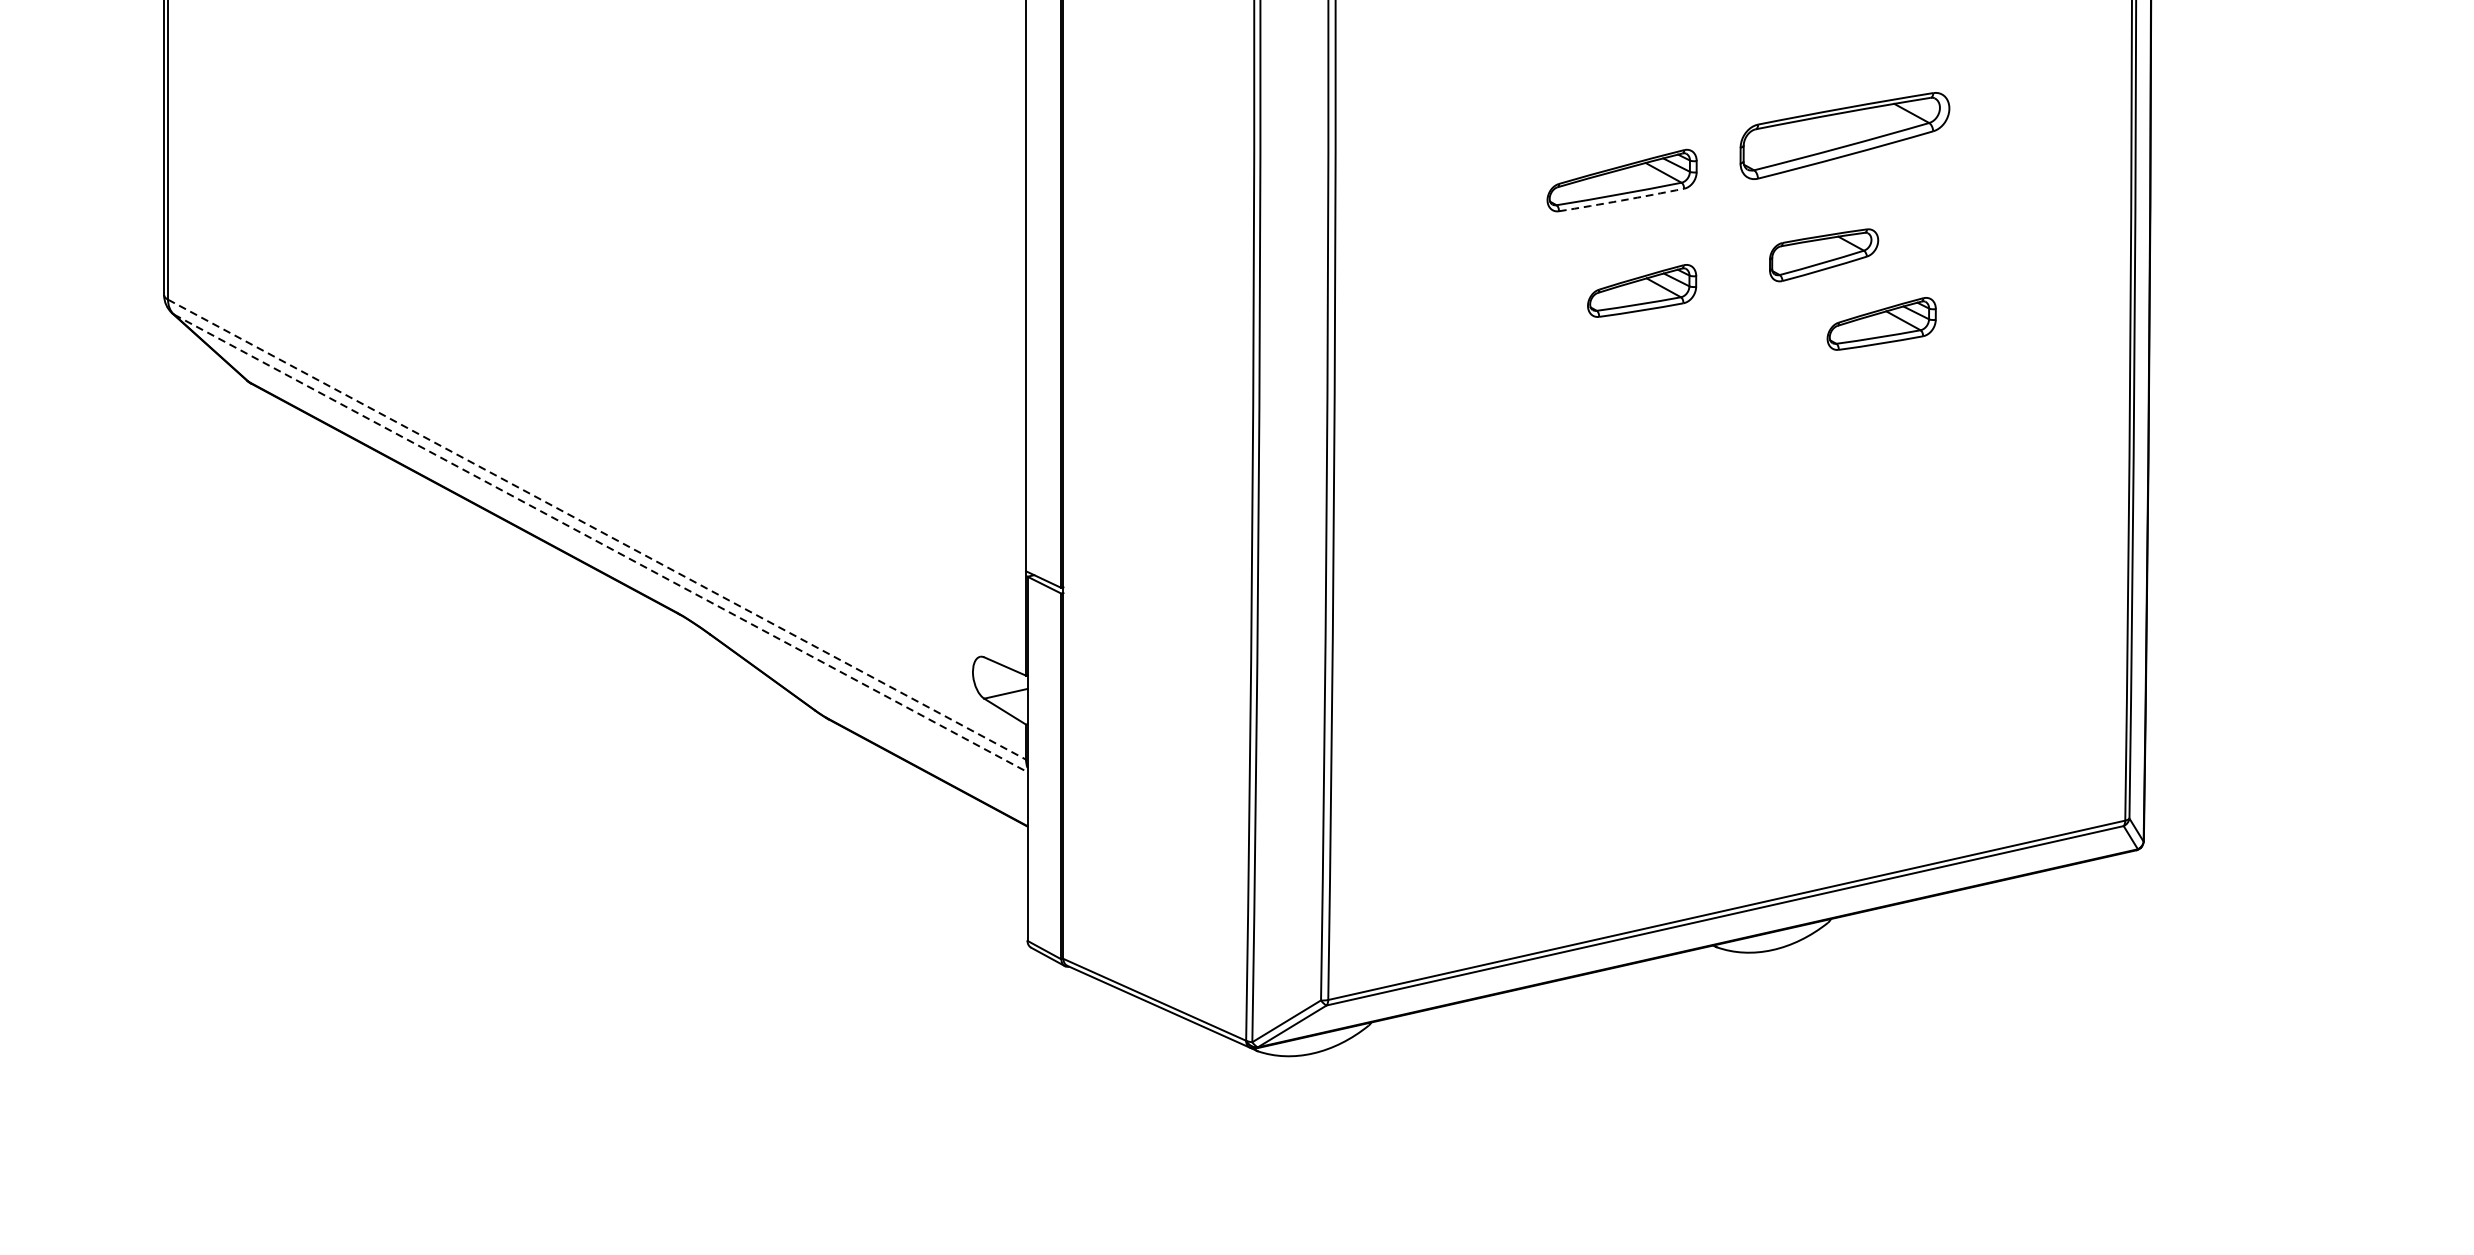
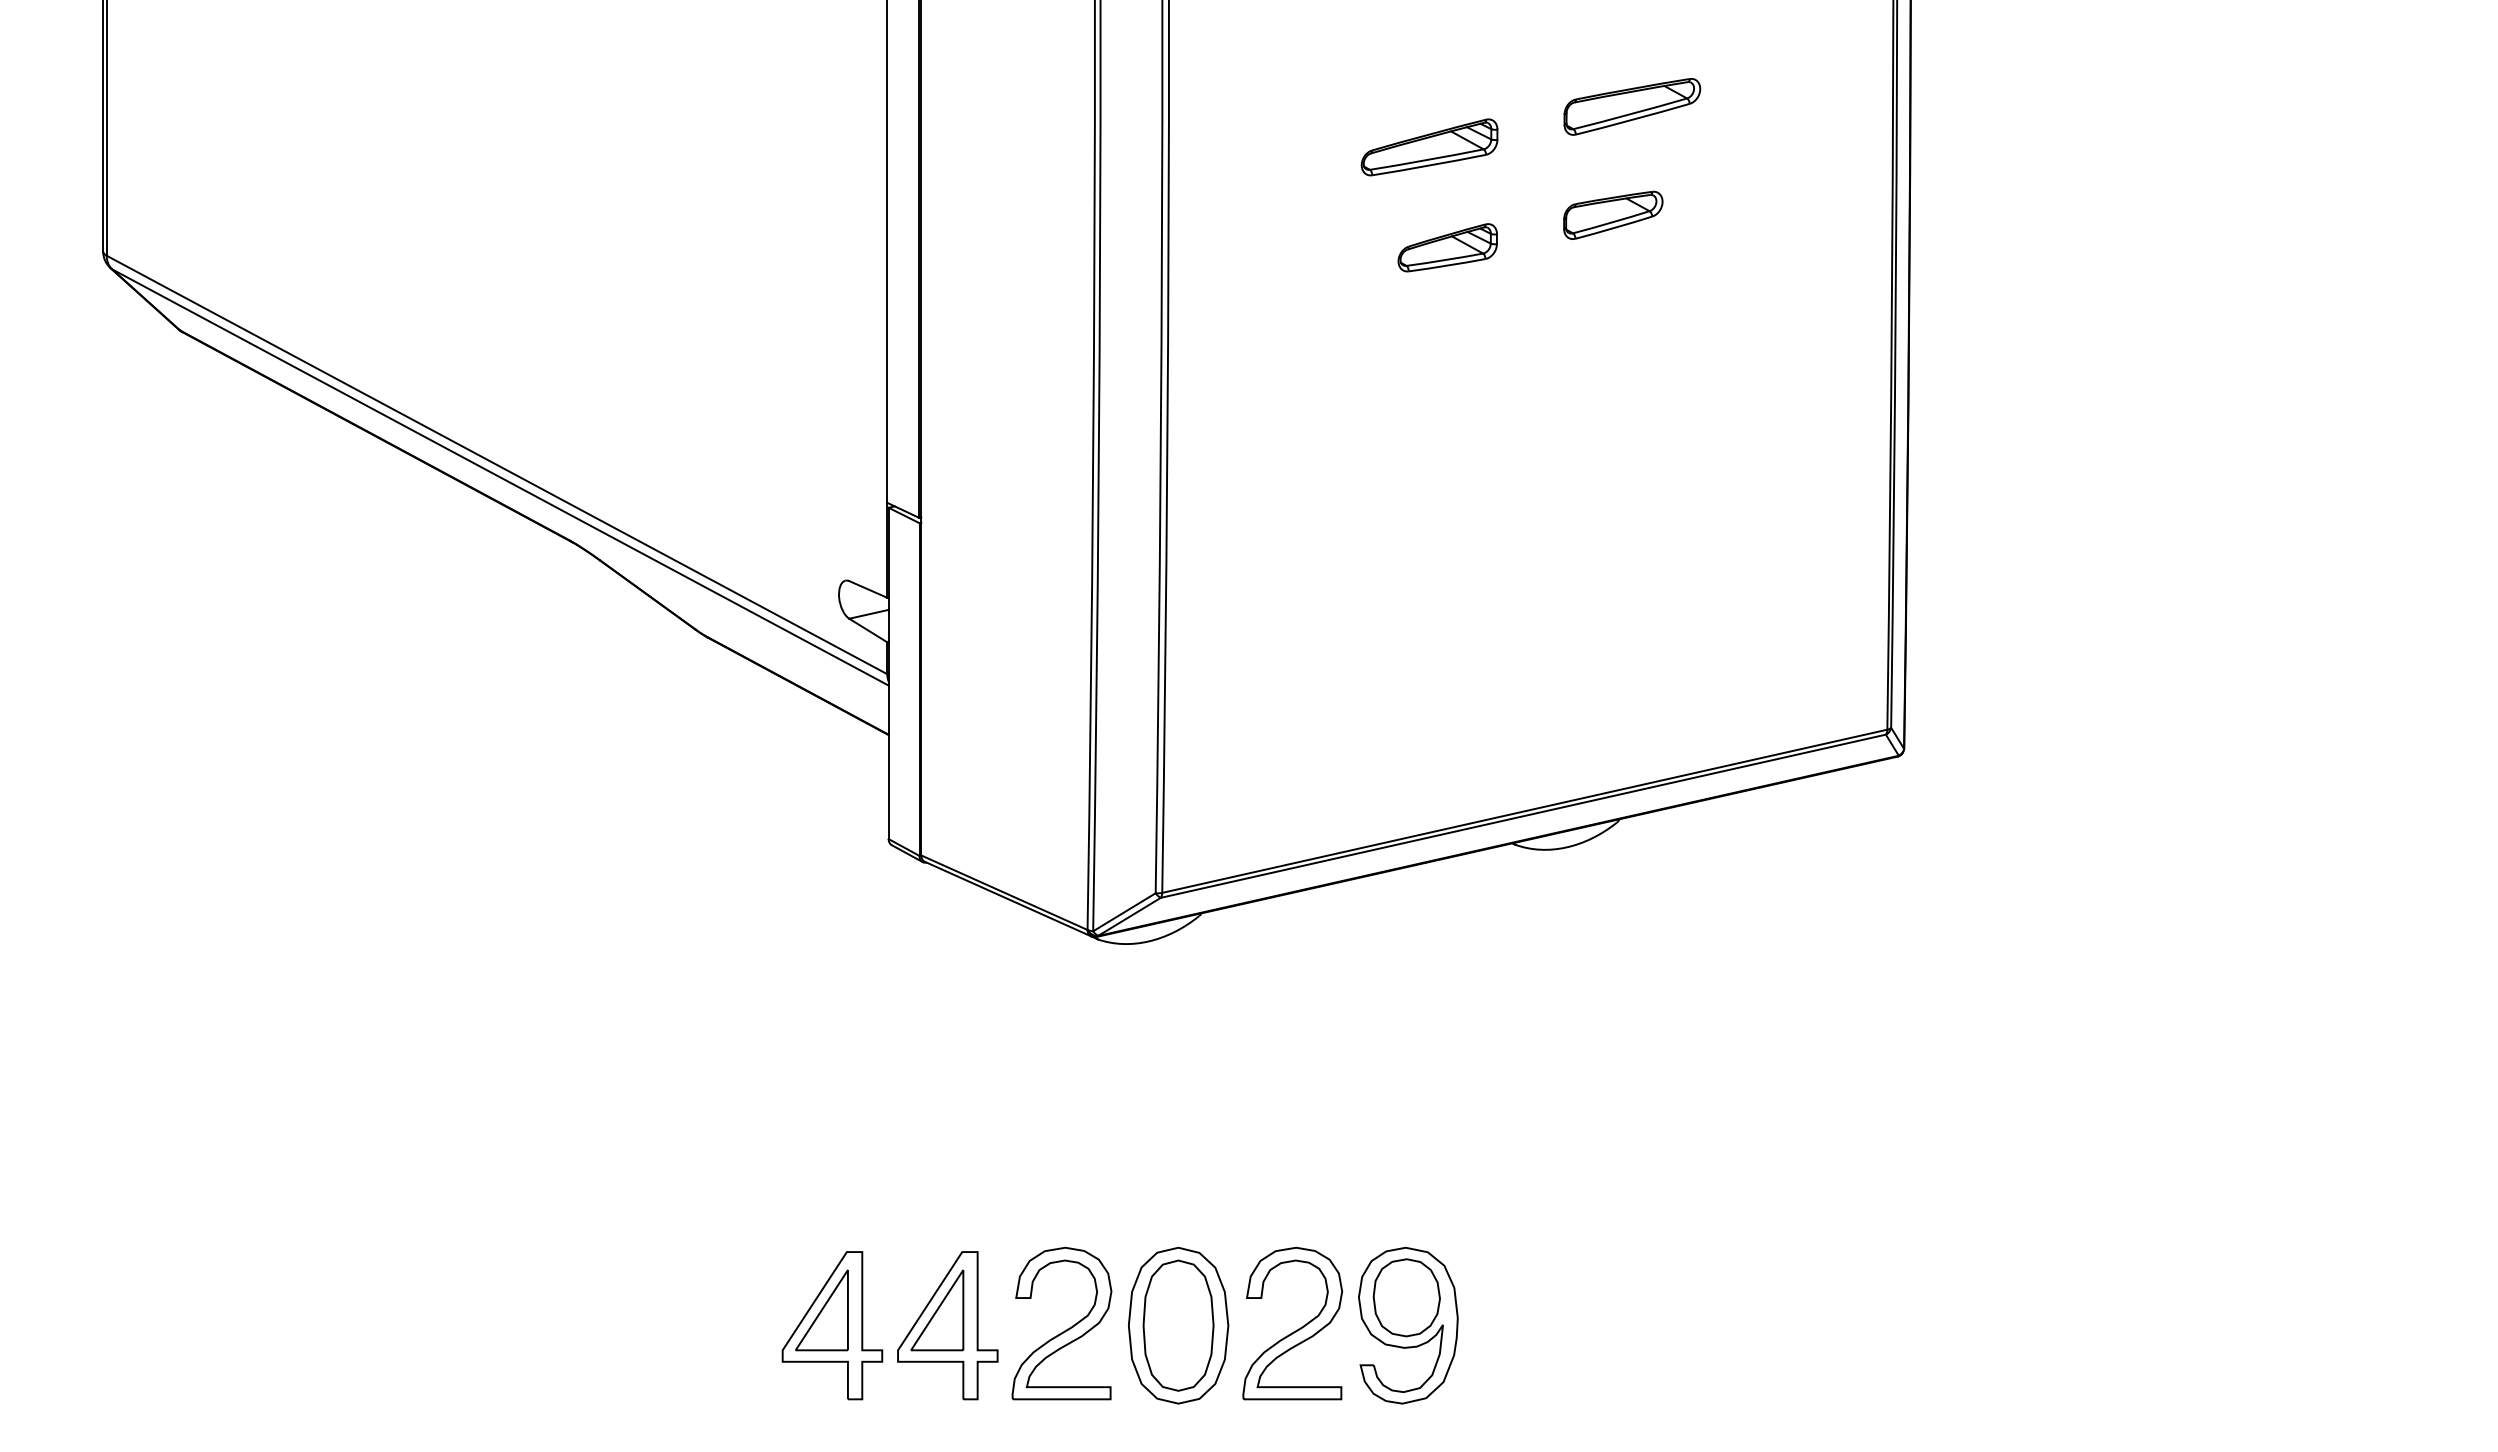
part: (1845, 135) -> (1632, 106), size x0.71
arc: (1622, 200) -> (1429, 165), dashed -> solid
part: (1881, 323) -> (1665, 277), removed
line: (597, 529) -> (497, 464), dashed -> solid
line: (600, 543) -> (500, 477), dashed -> solid

